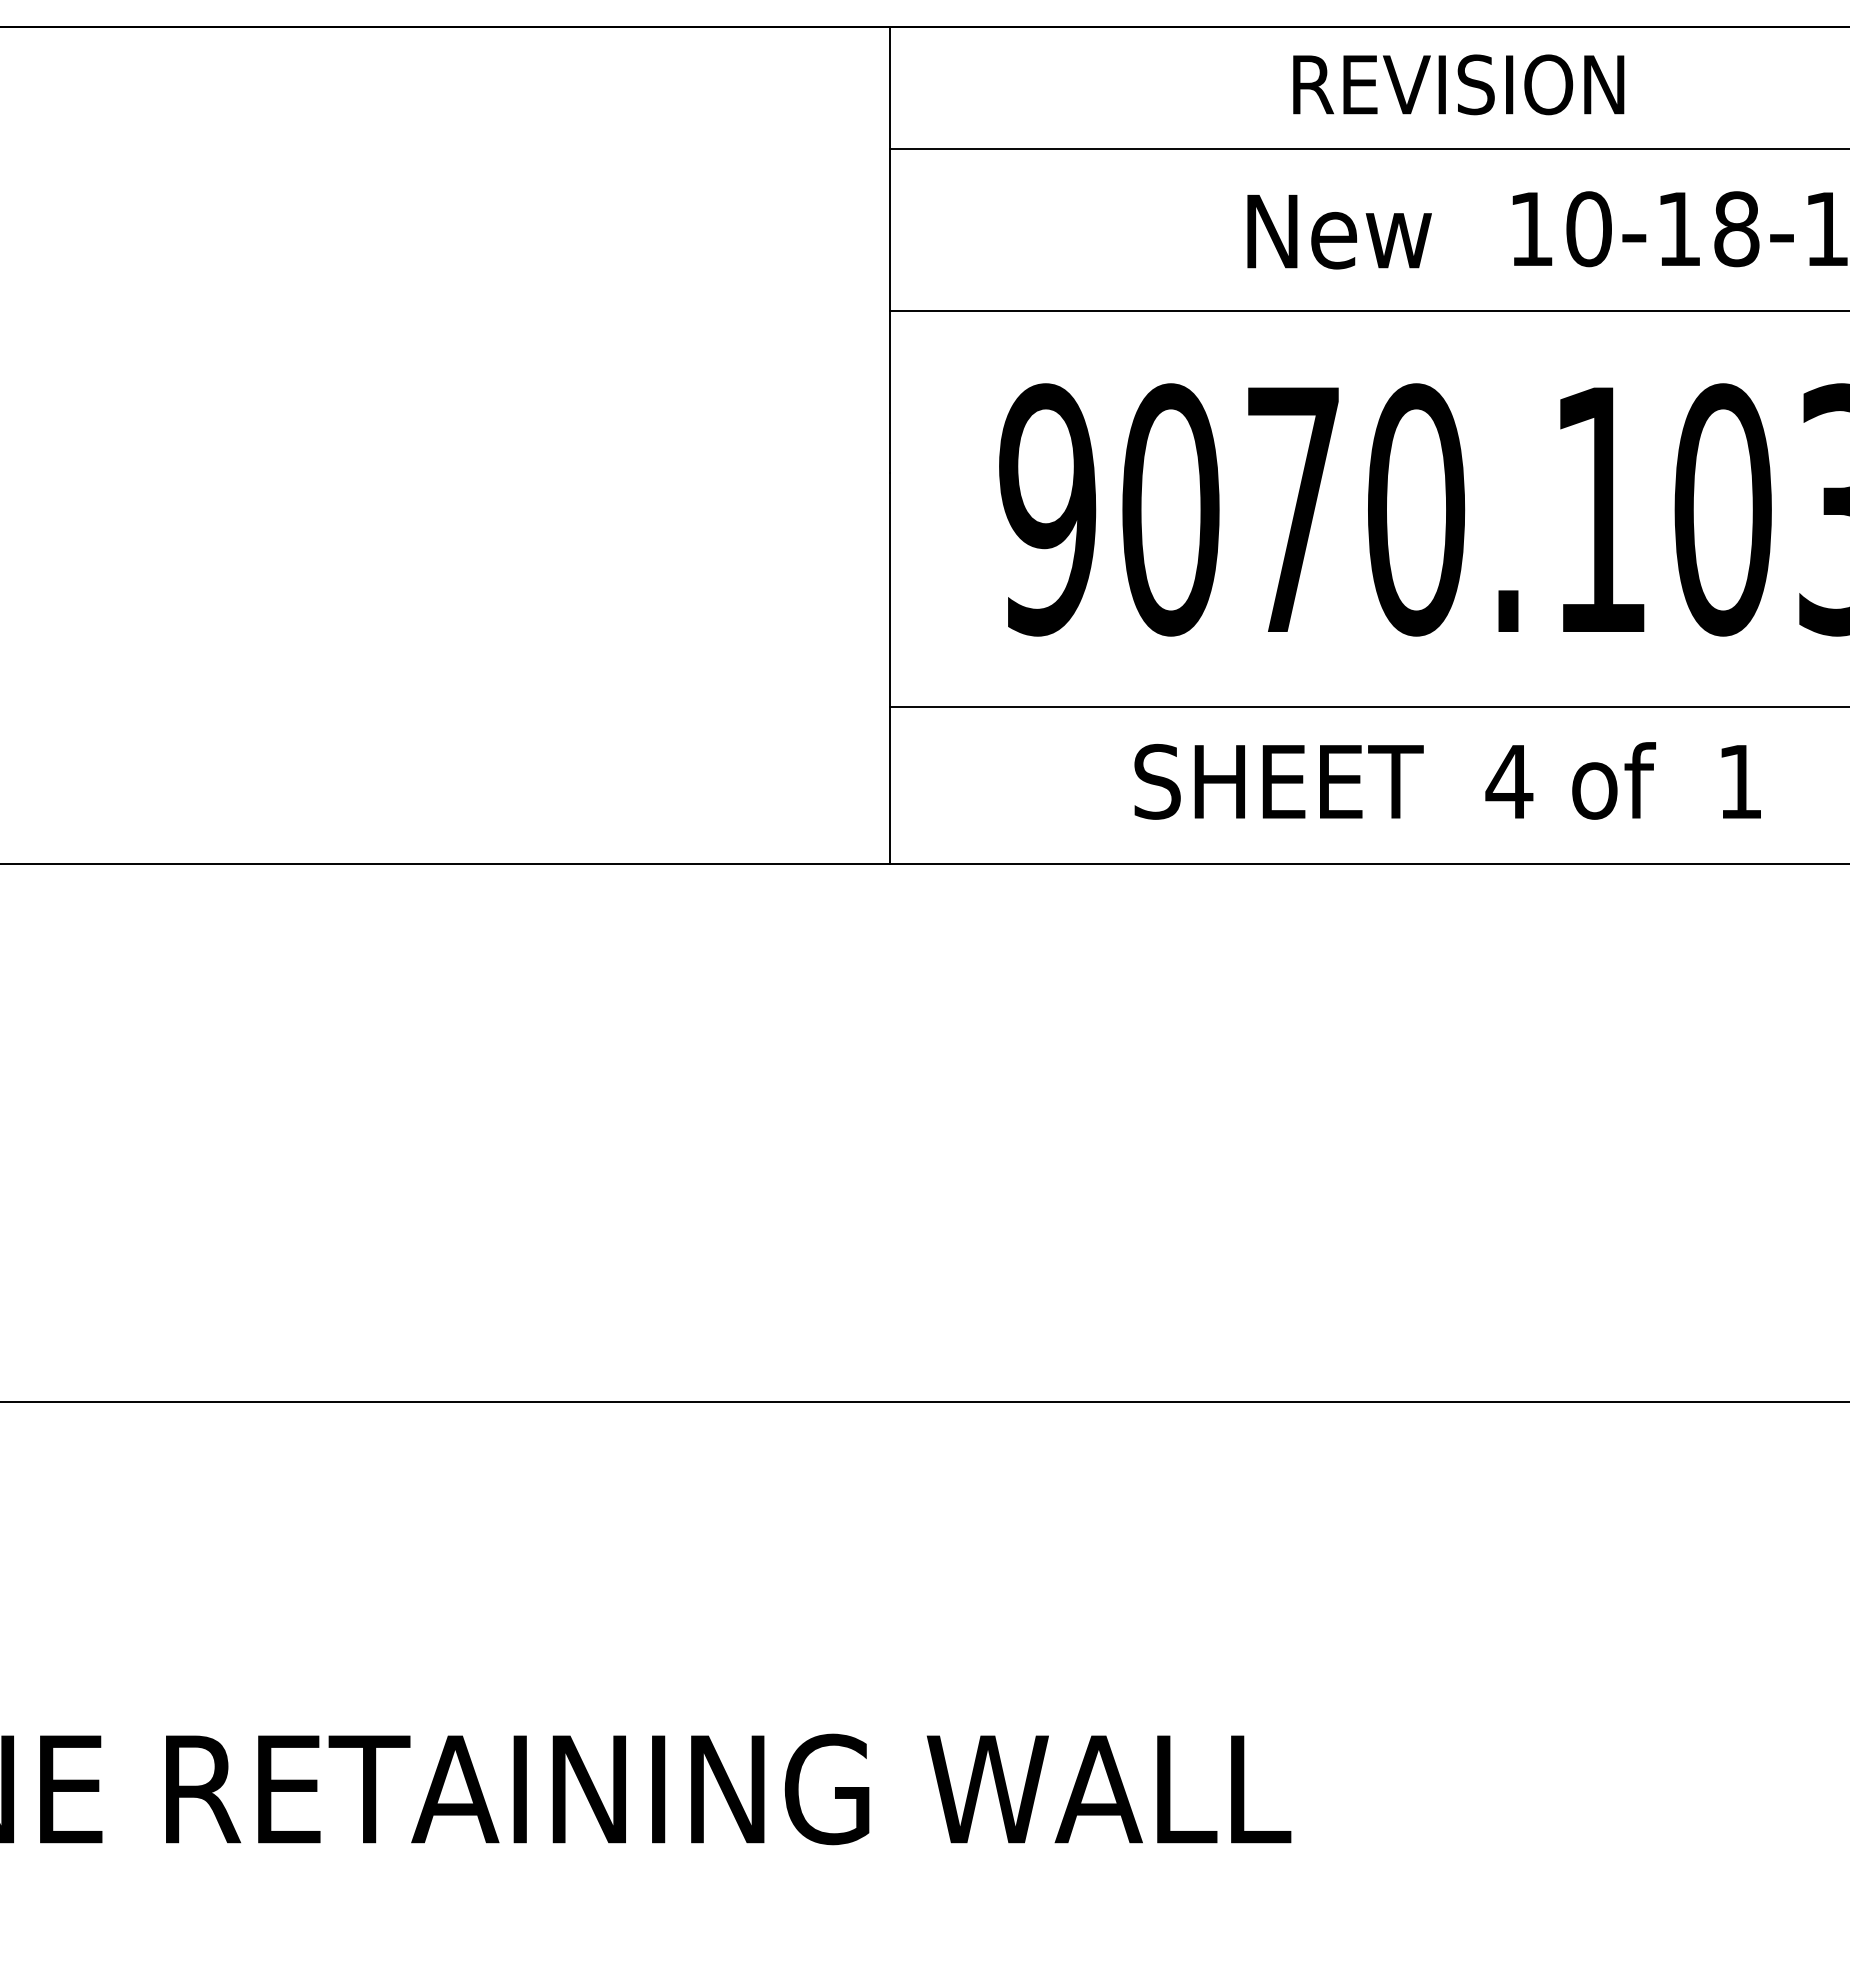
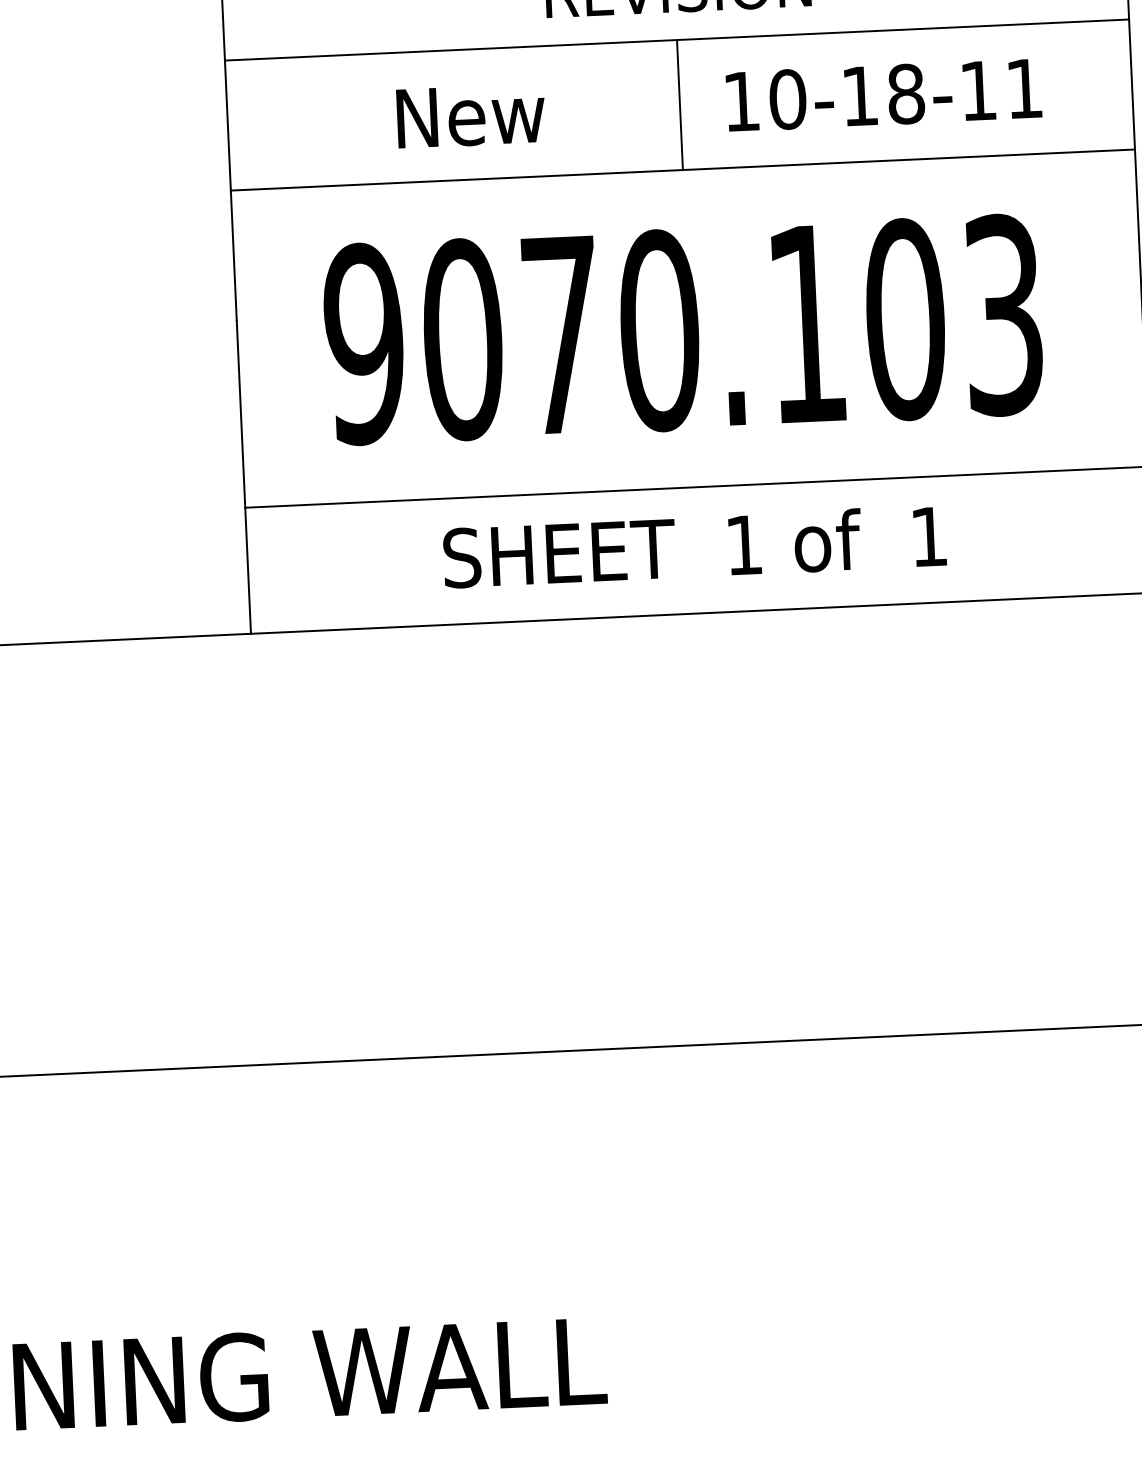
line: (1454, 229) -> (680, 104), added
text: (1339, 232) -> (471, 116), moved
text: (1509, 781) -> (744, 544), 4 -> 1

